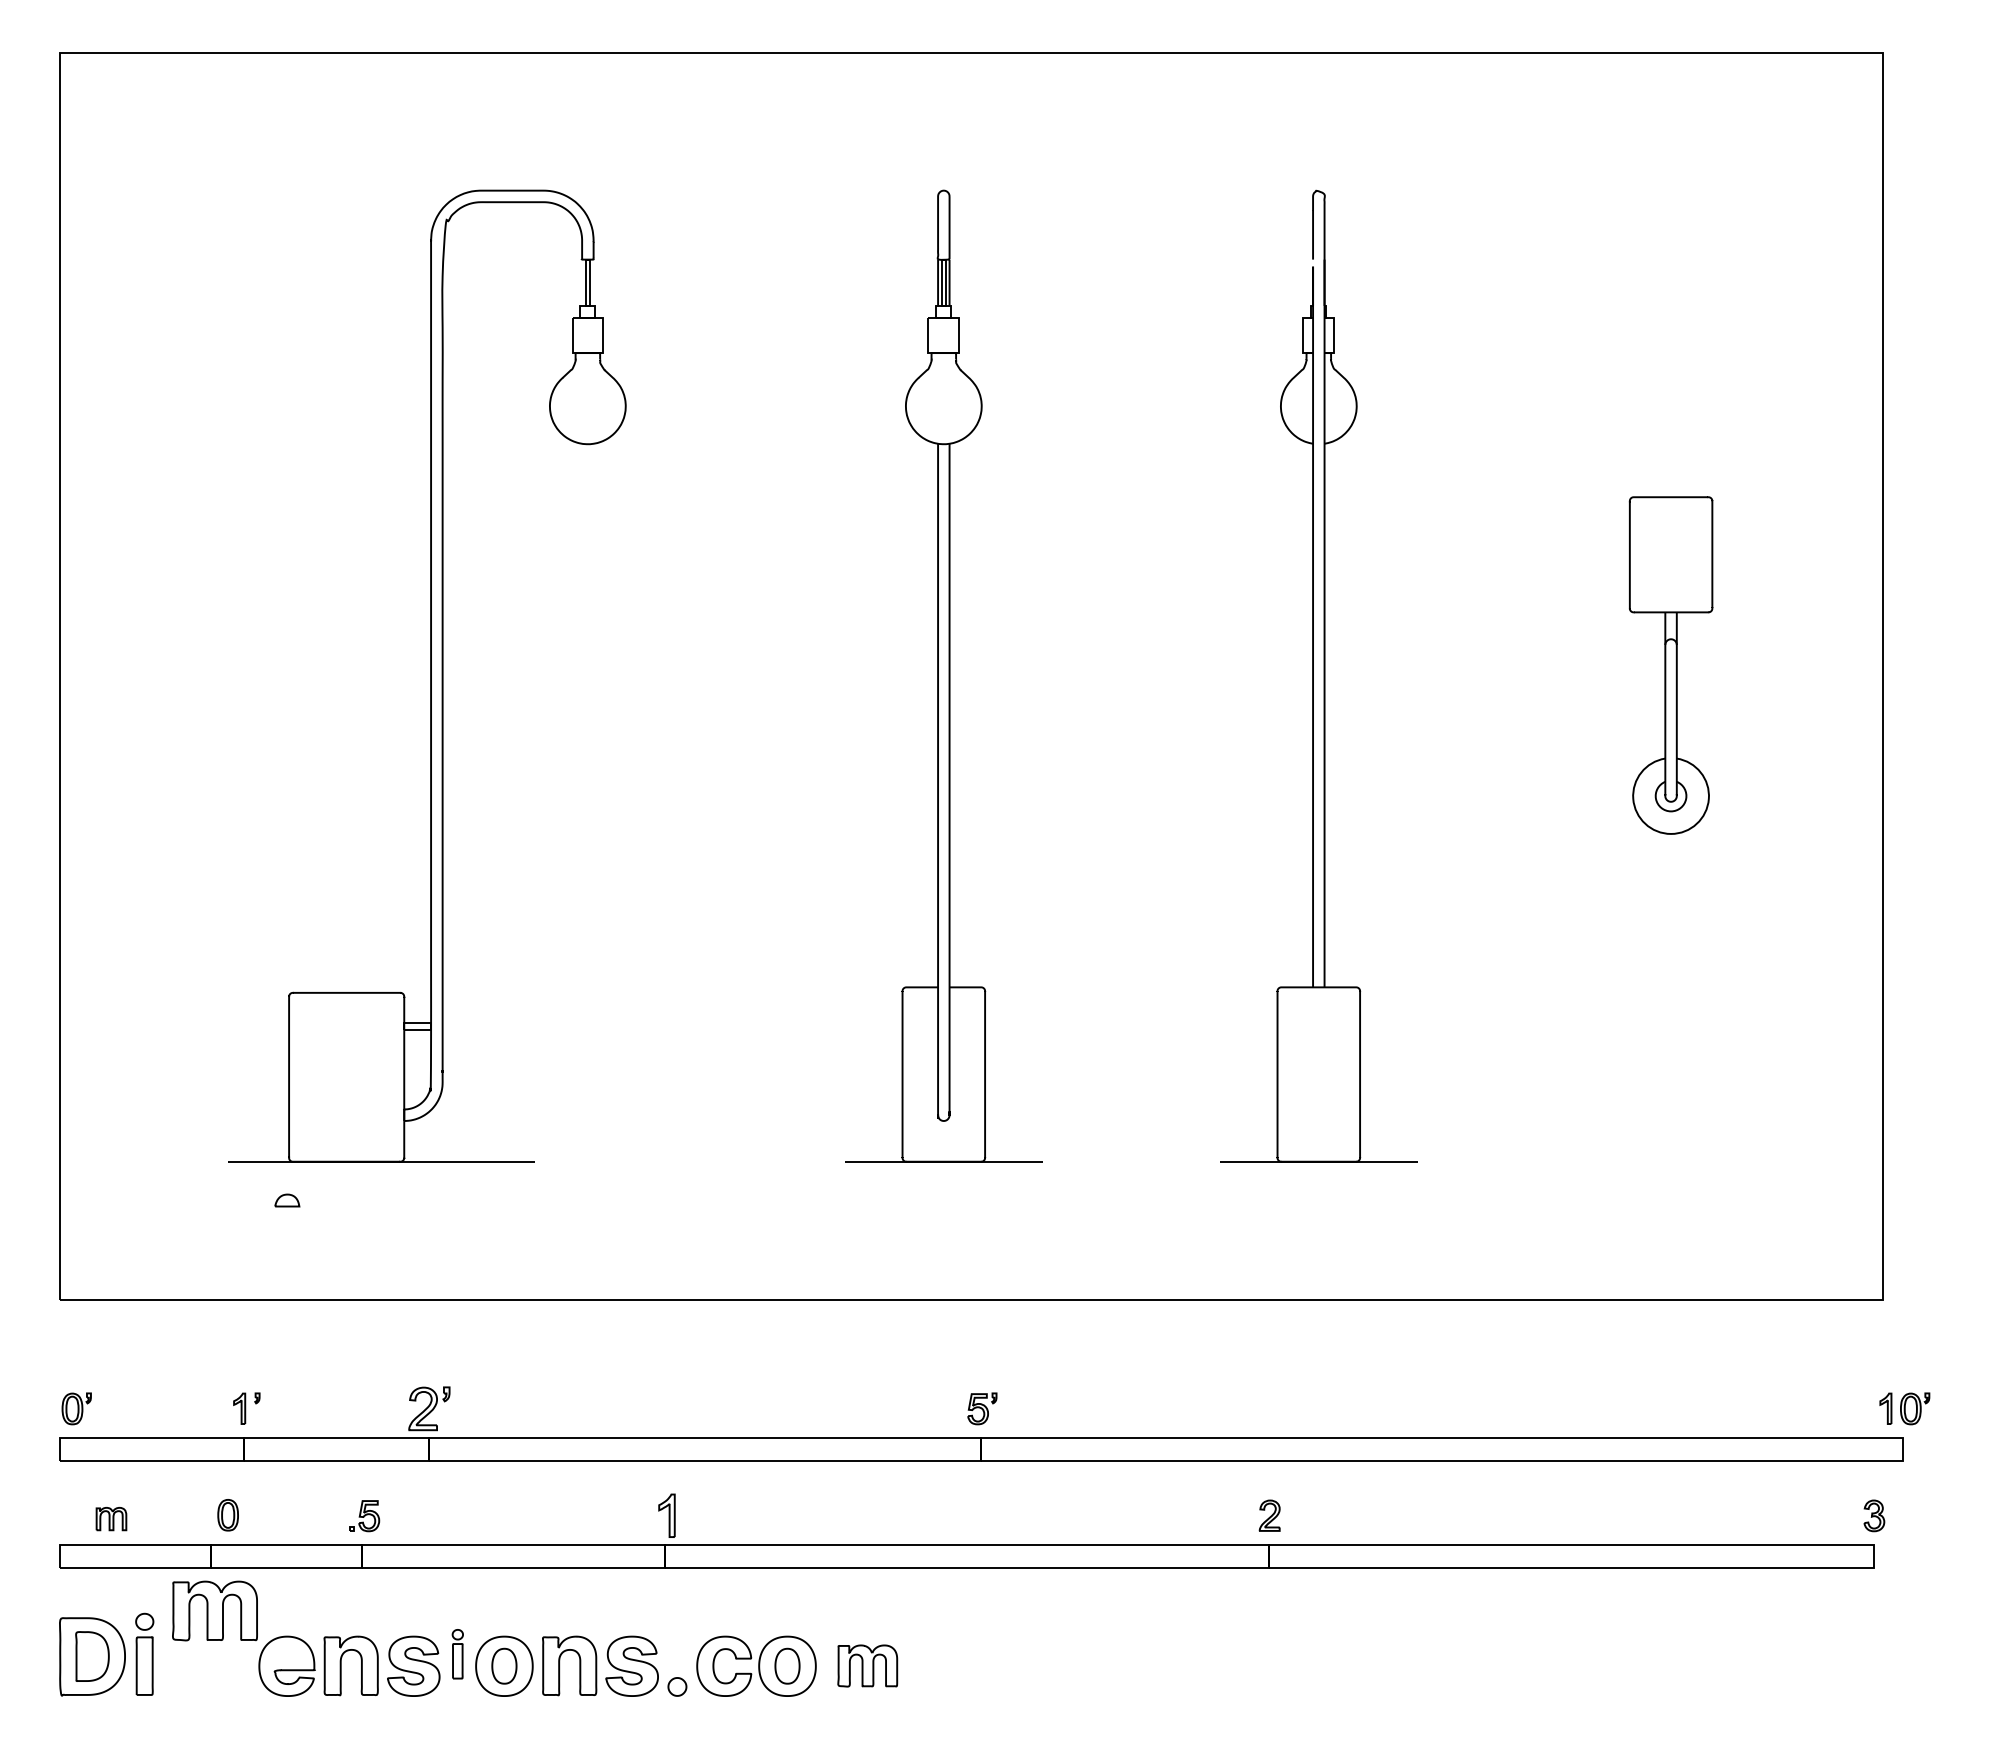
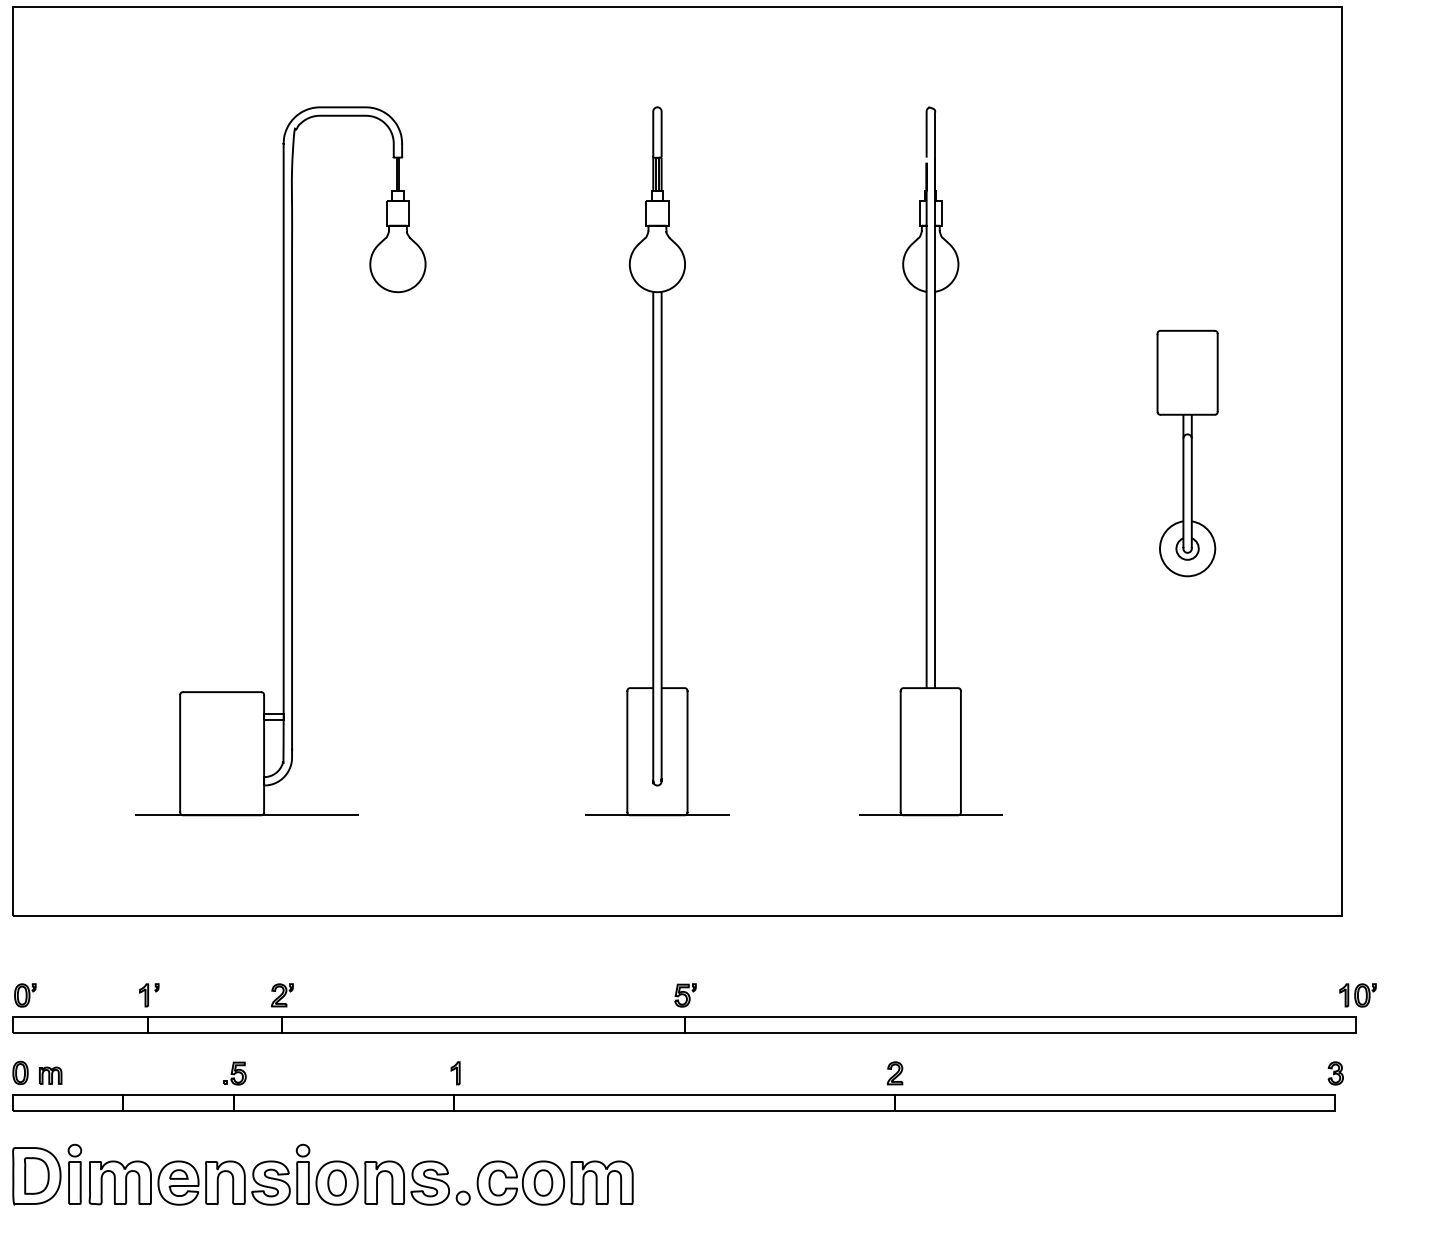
part: (287, 1200) -> (178, 1174), moved
part: (429, 1408) -> (282, 995), size x0.71
part: (227, 1515) -> (20, 1073), moved
part: (666, 1515) -> (455, 1073), size x0.71
part: (214, 1610) -> (119, 1182), moved
part: (457, 1653) -> (302, 1173), size x1.67
part: (867, 1665) -> (601, 1182), size x1.43

